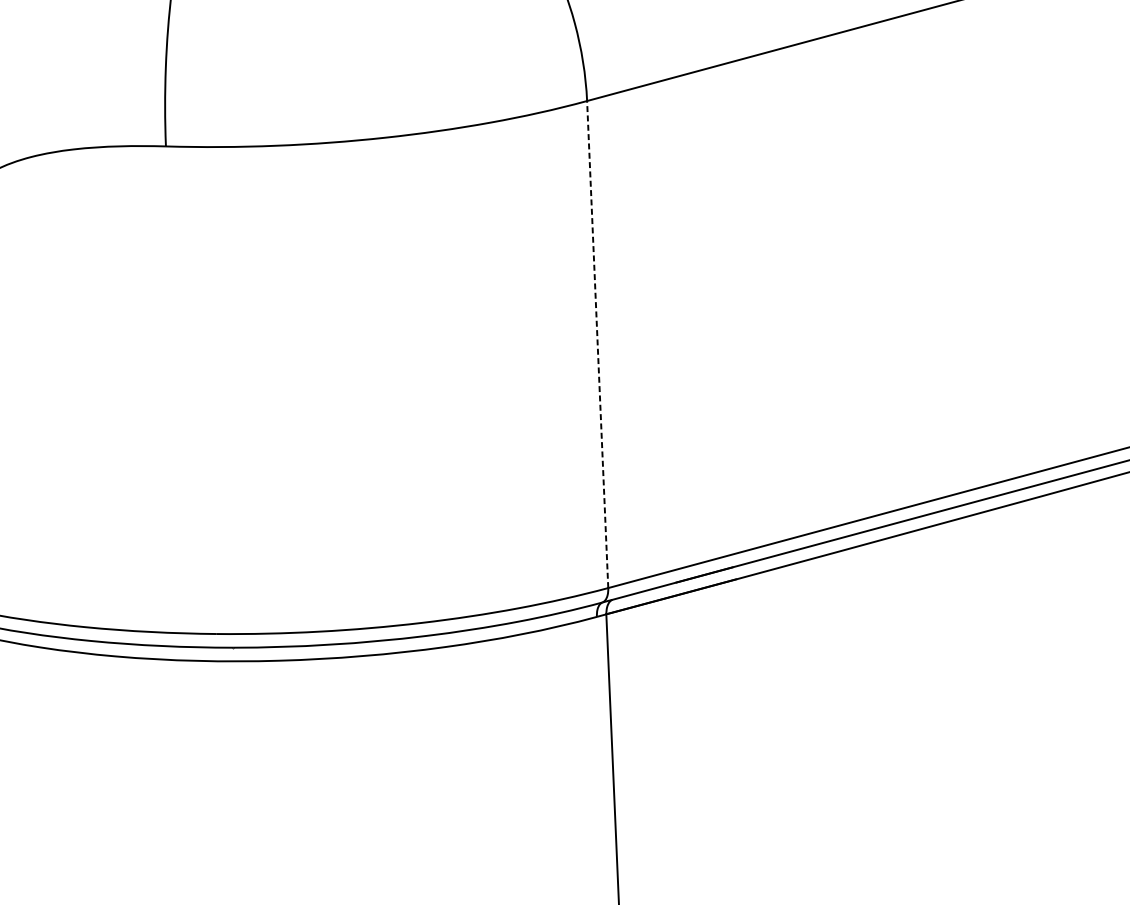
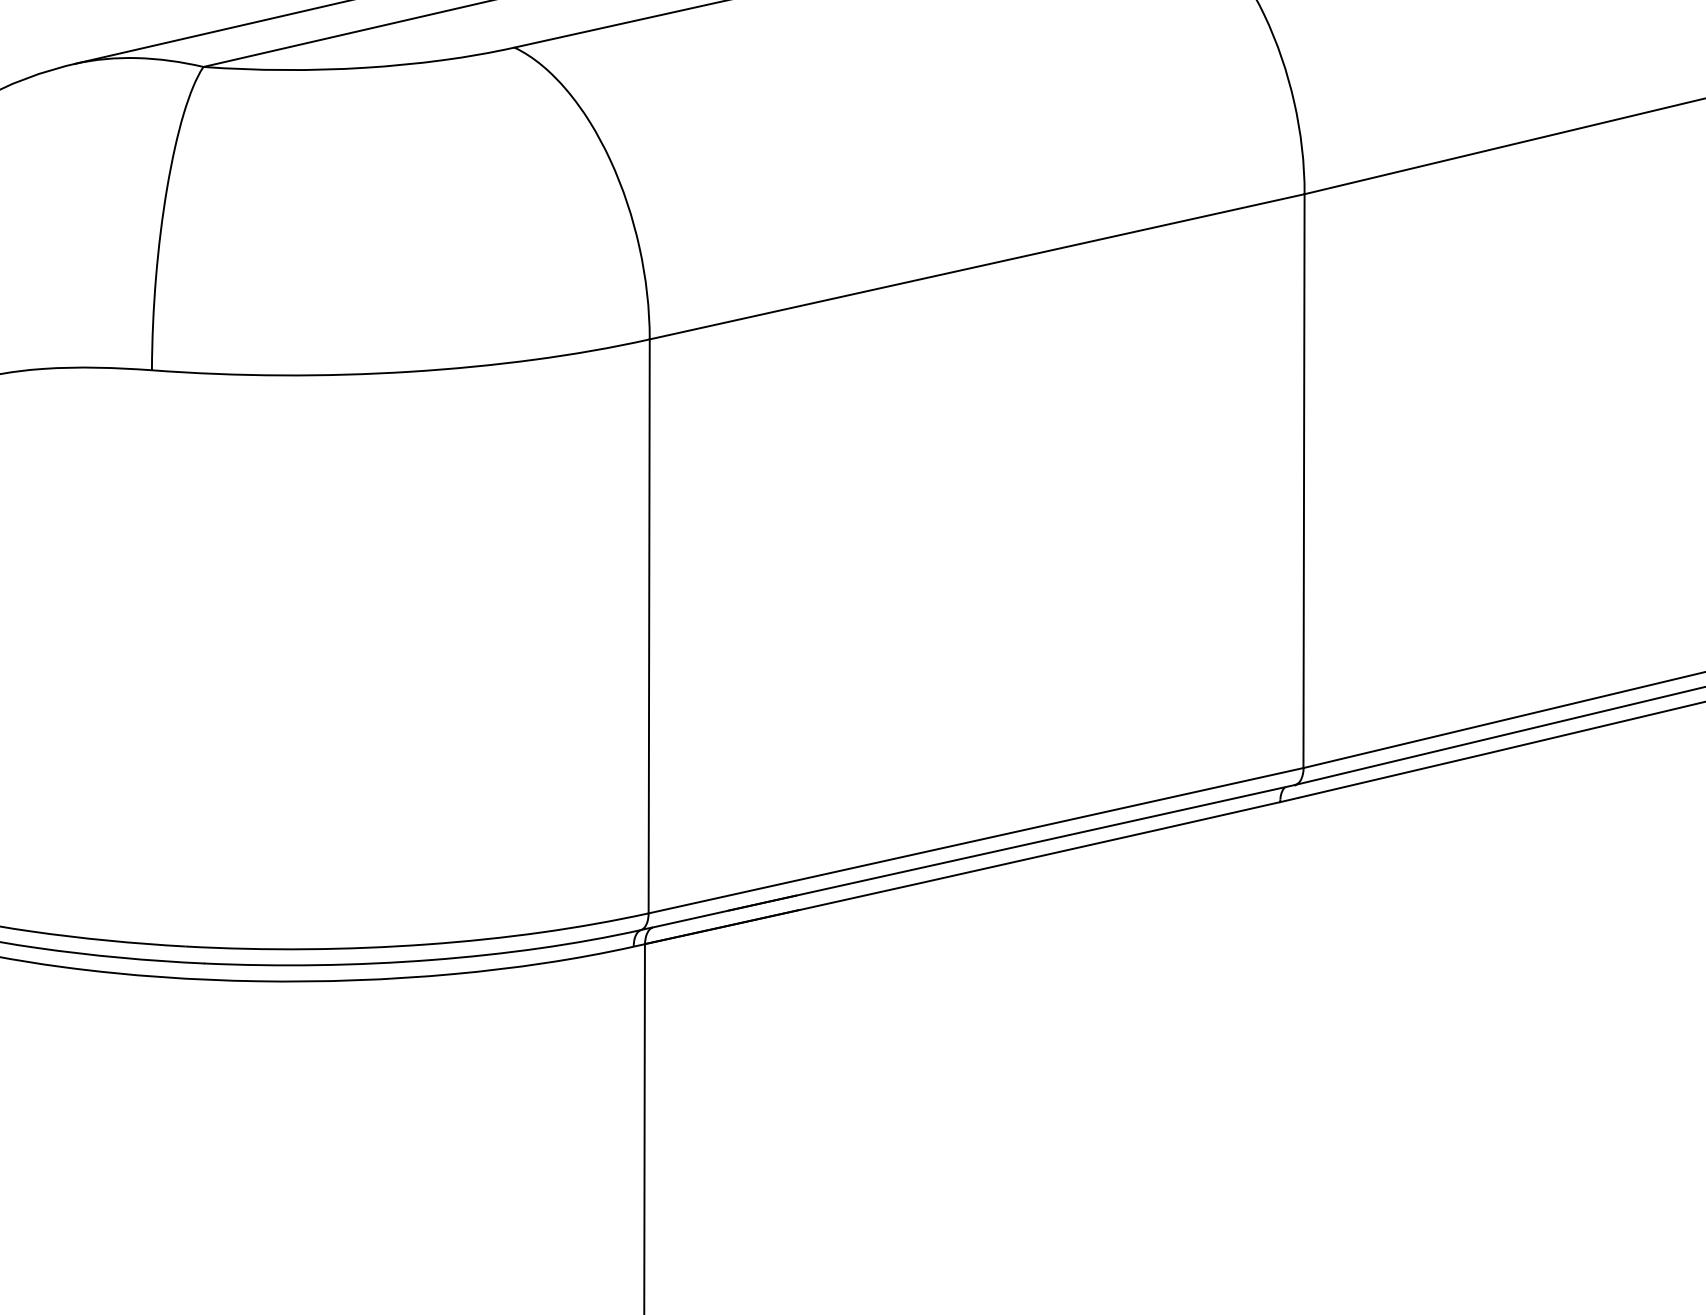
line: (597, 344) -> (649, 626), dashed -> solid

